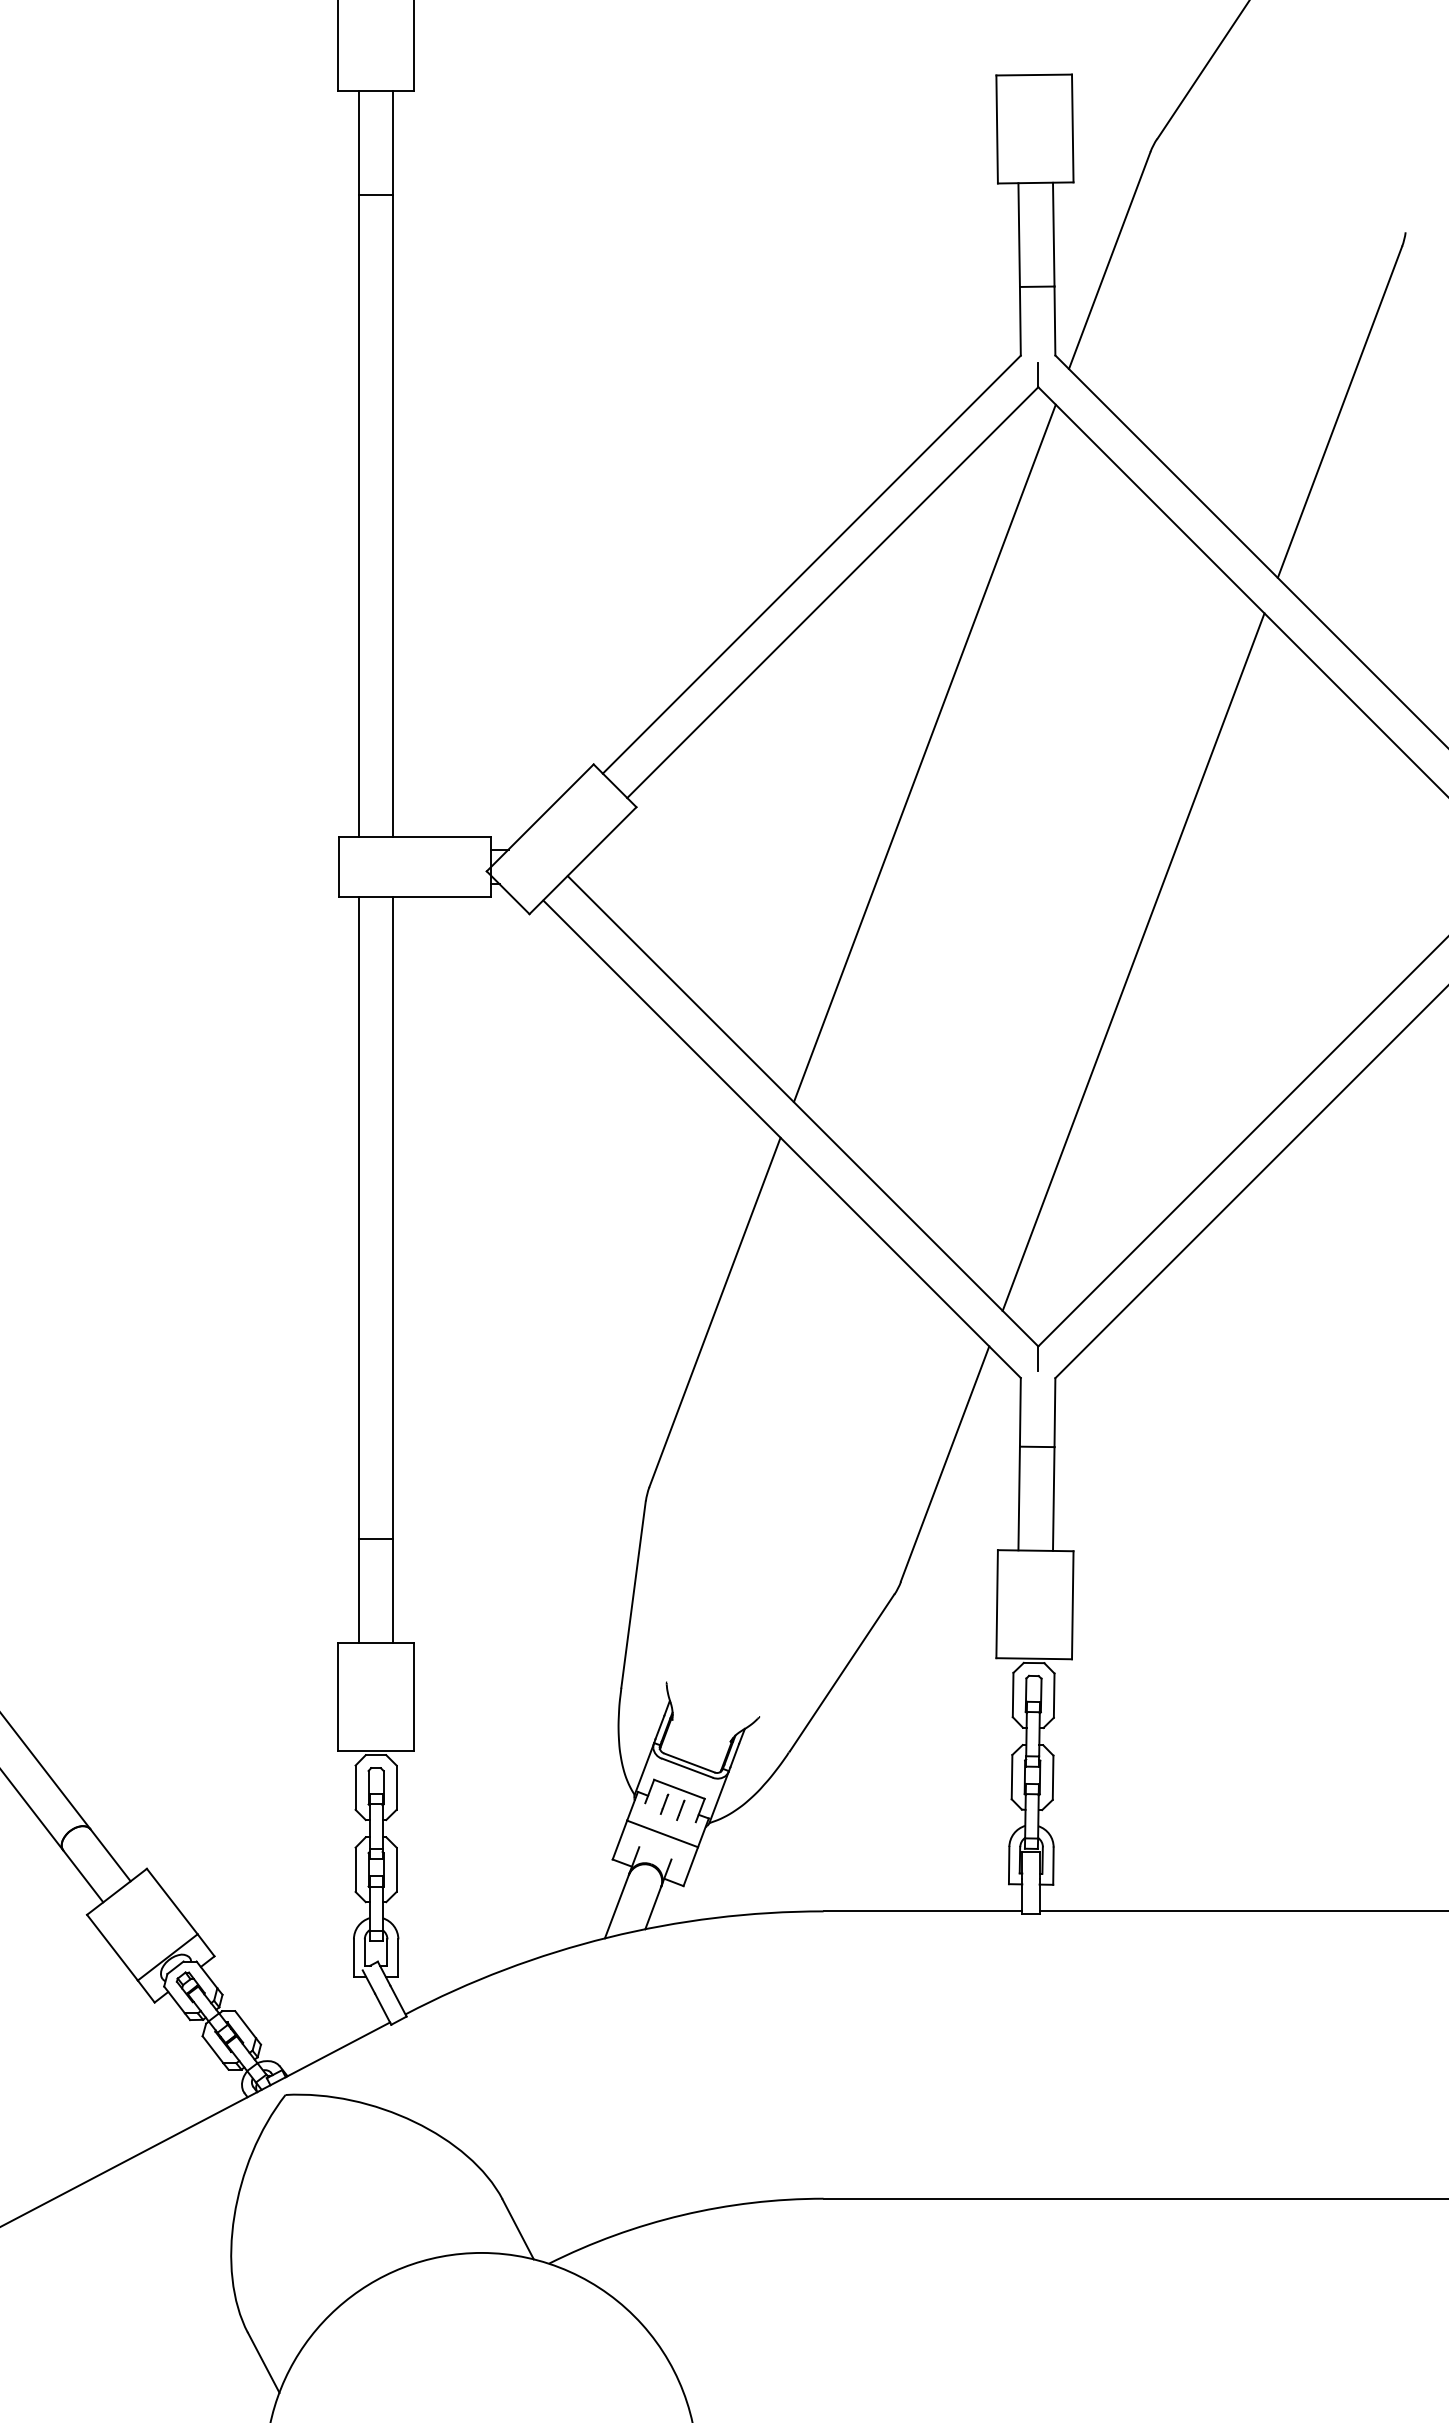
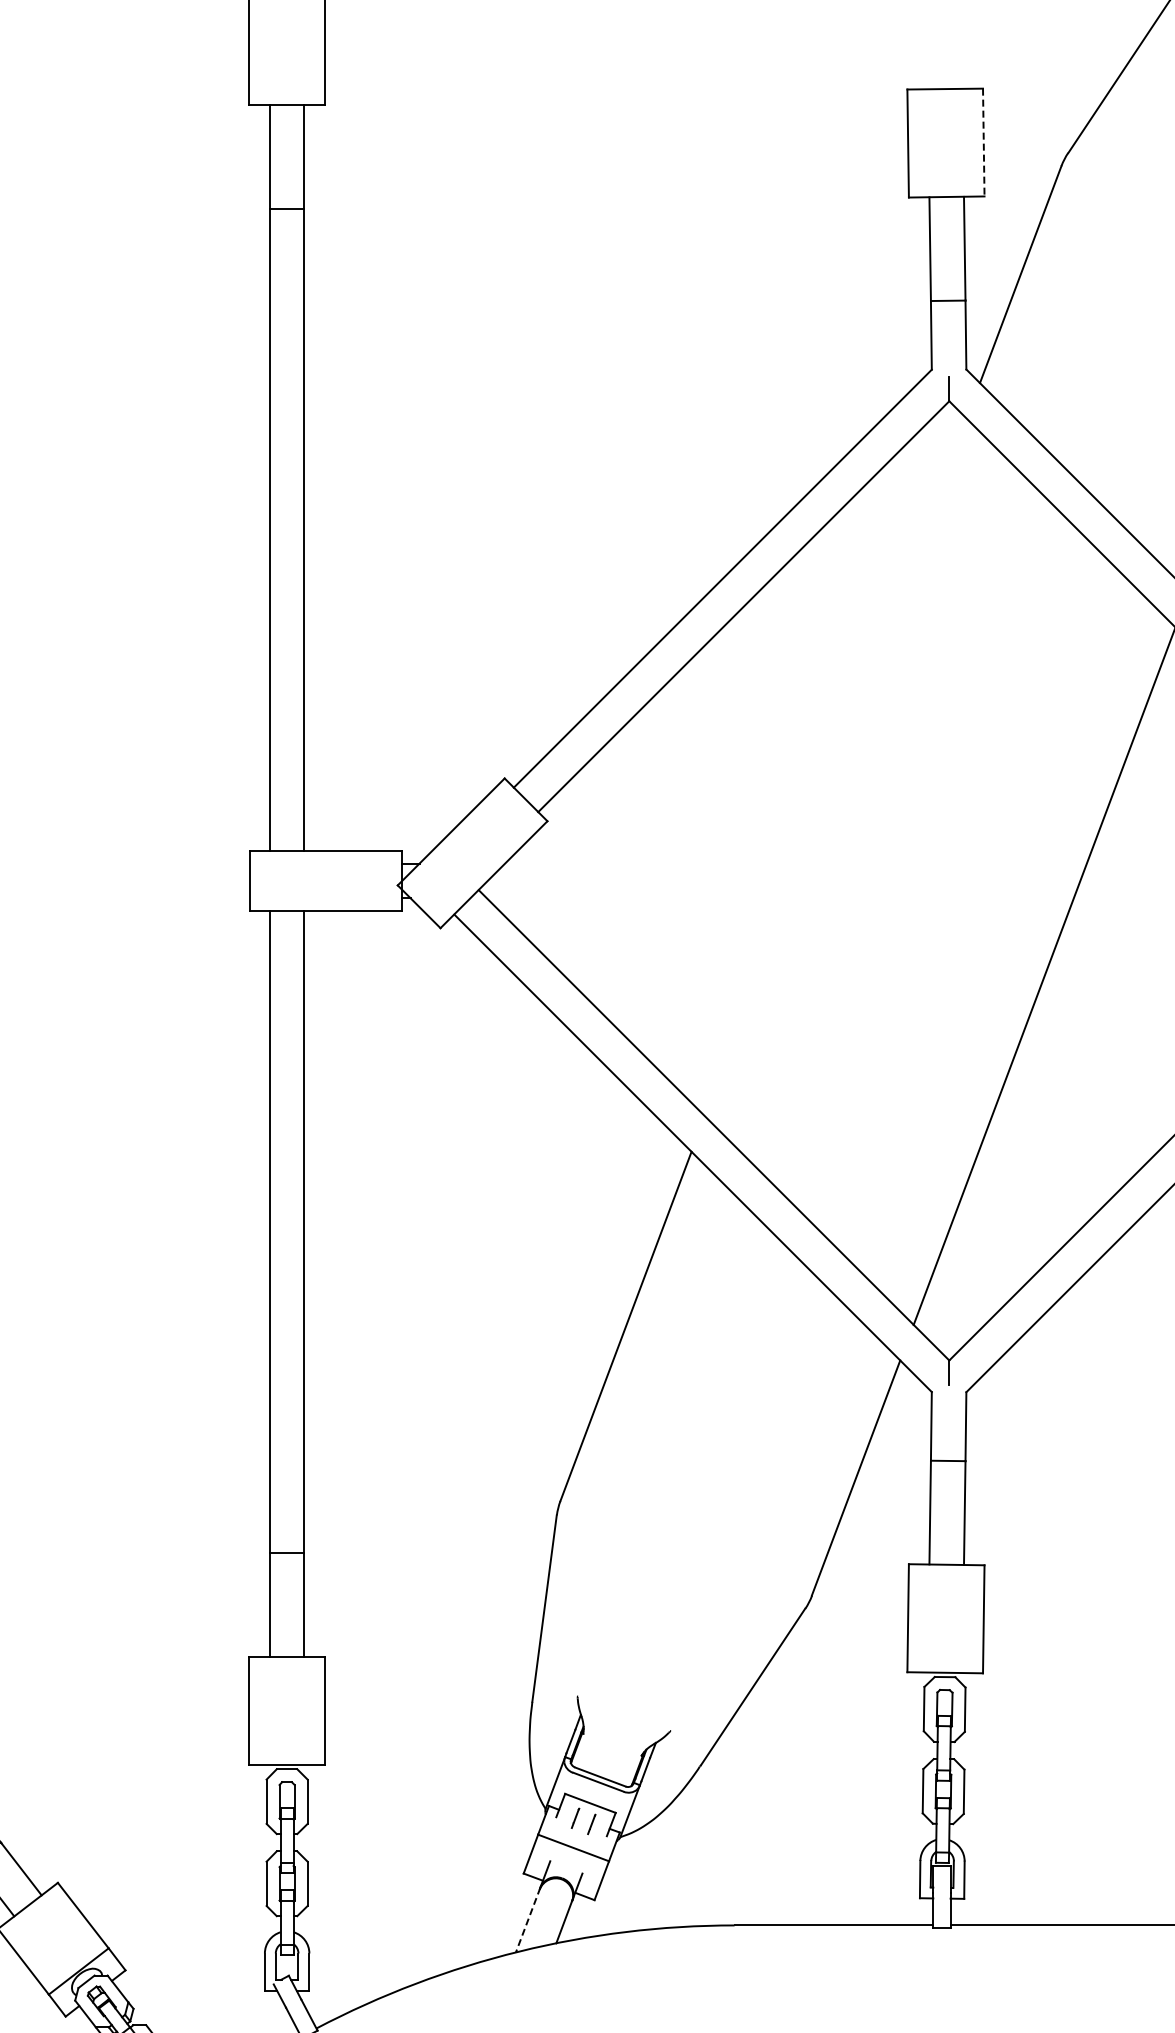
line: (1072, 128) -> (983, 142), solid -> dashed
line: (924, 753) -> (835, 767), removed
line: (617, 1906) -> (528, 1920), solid -> dashed

